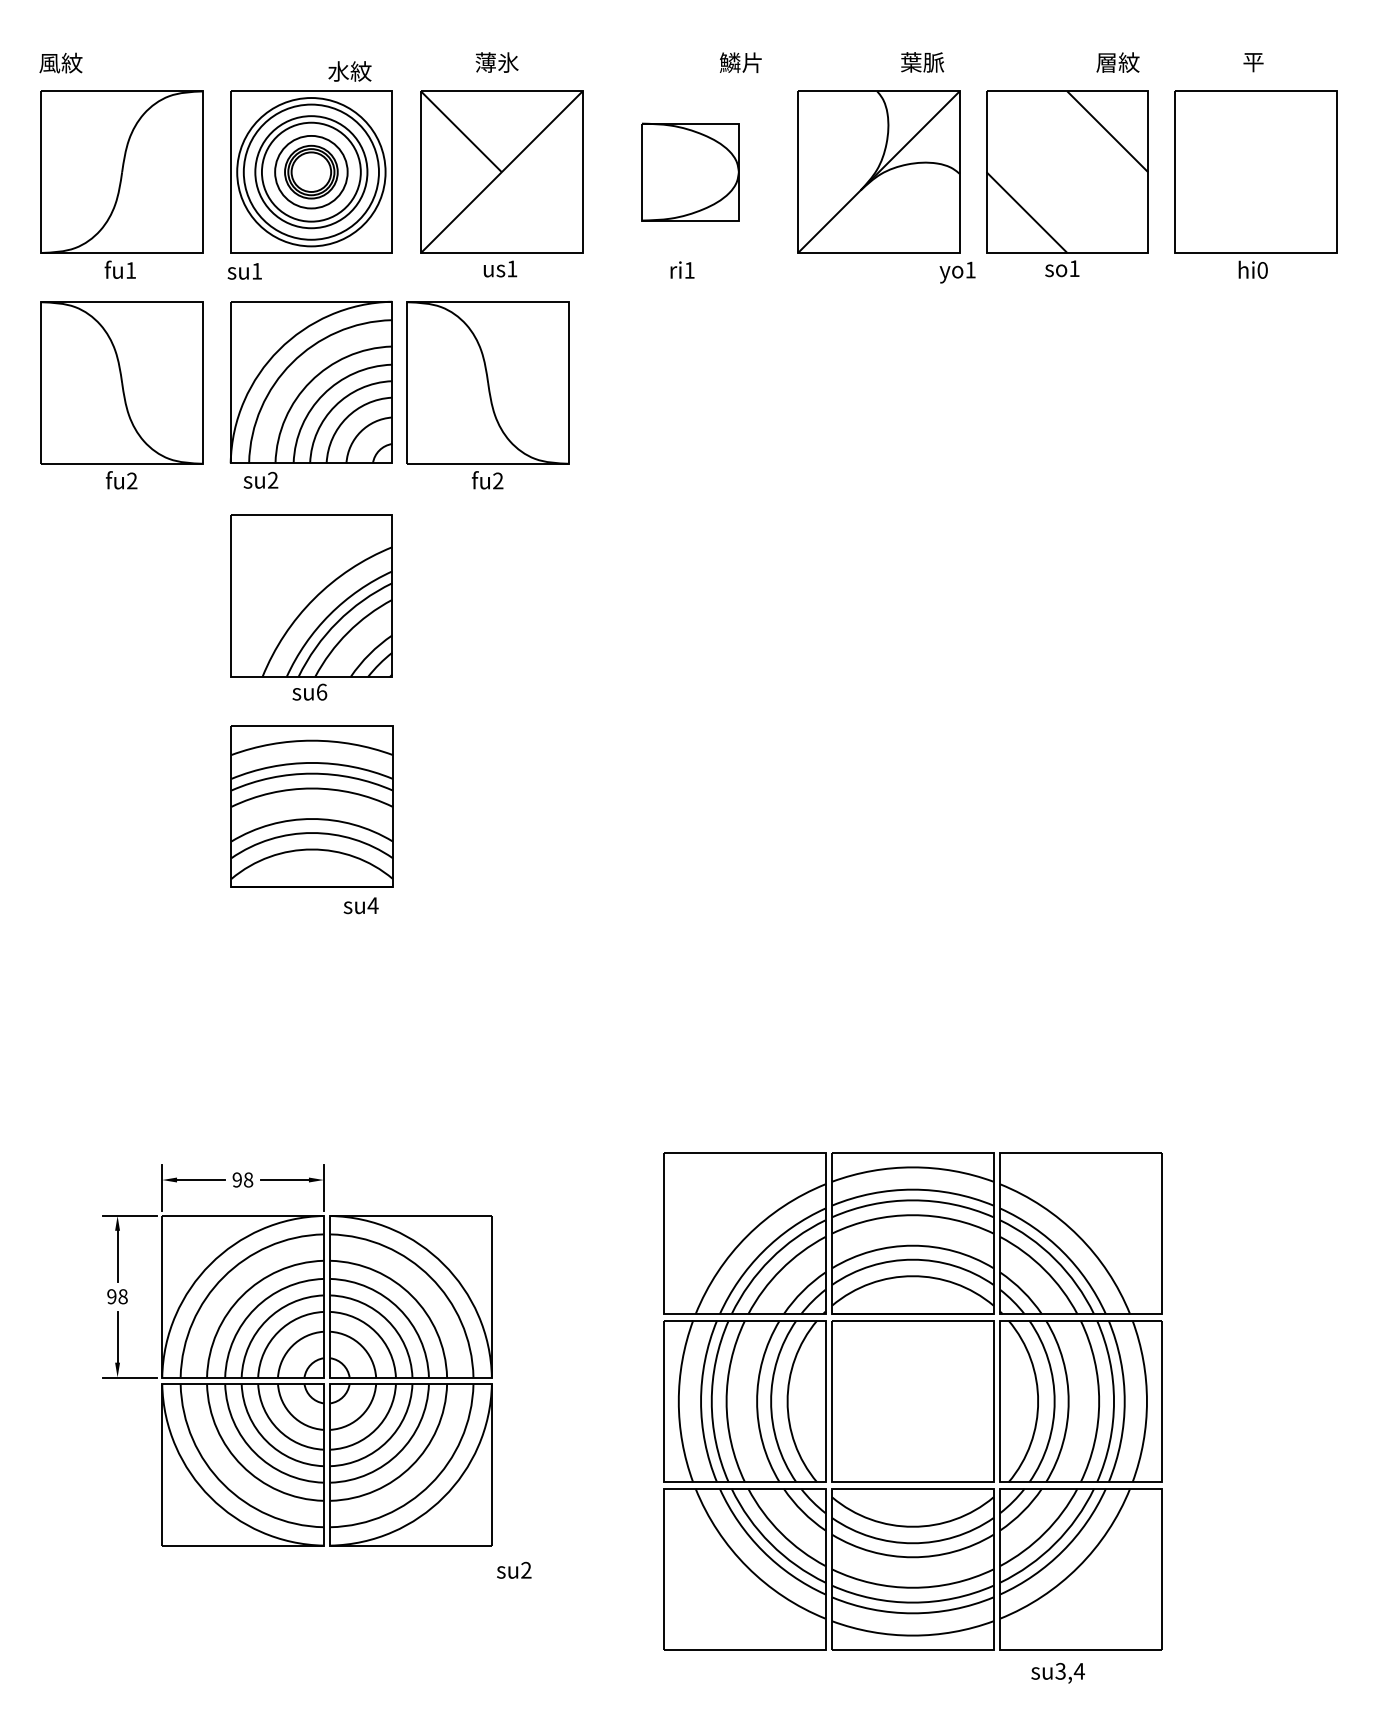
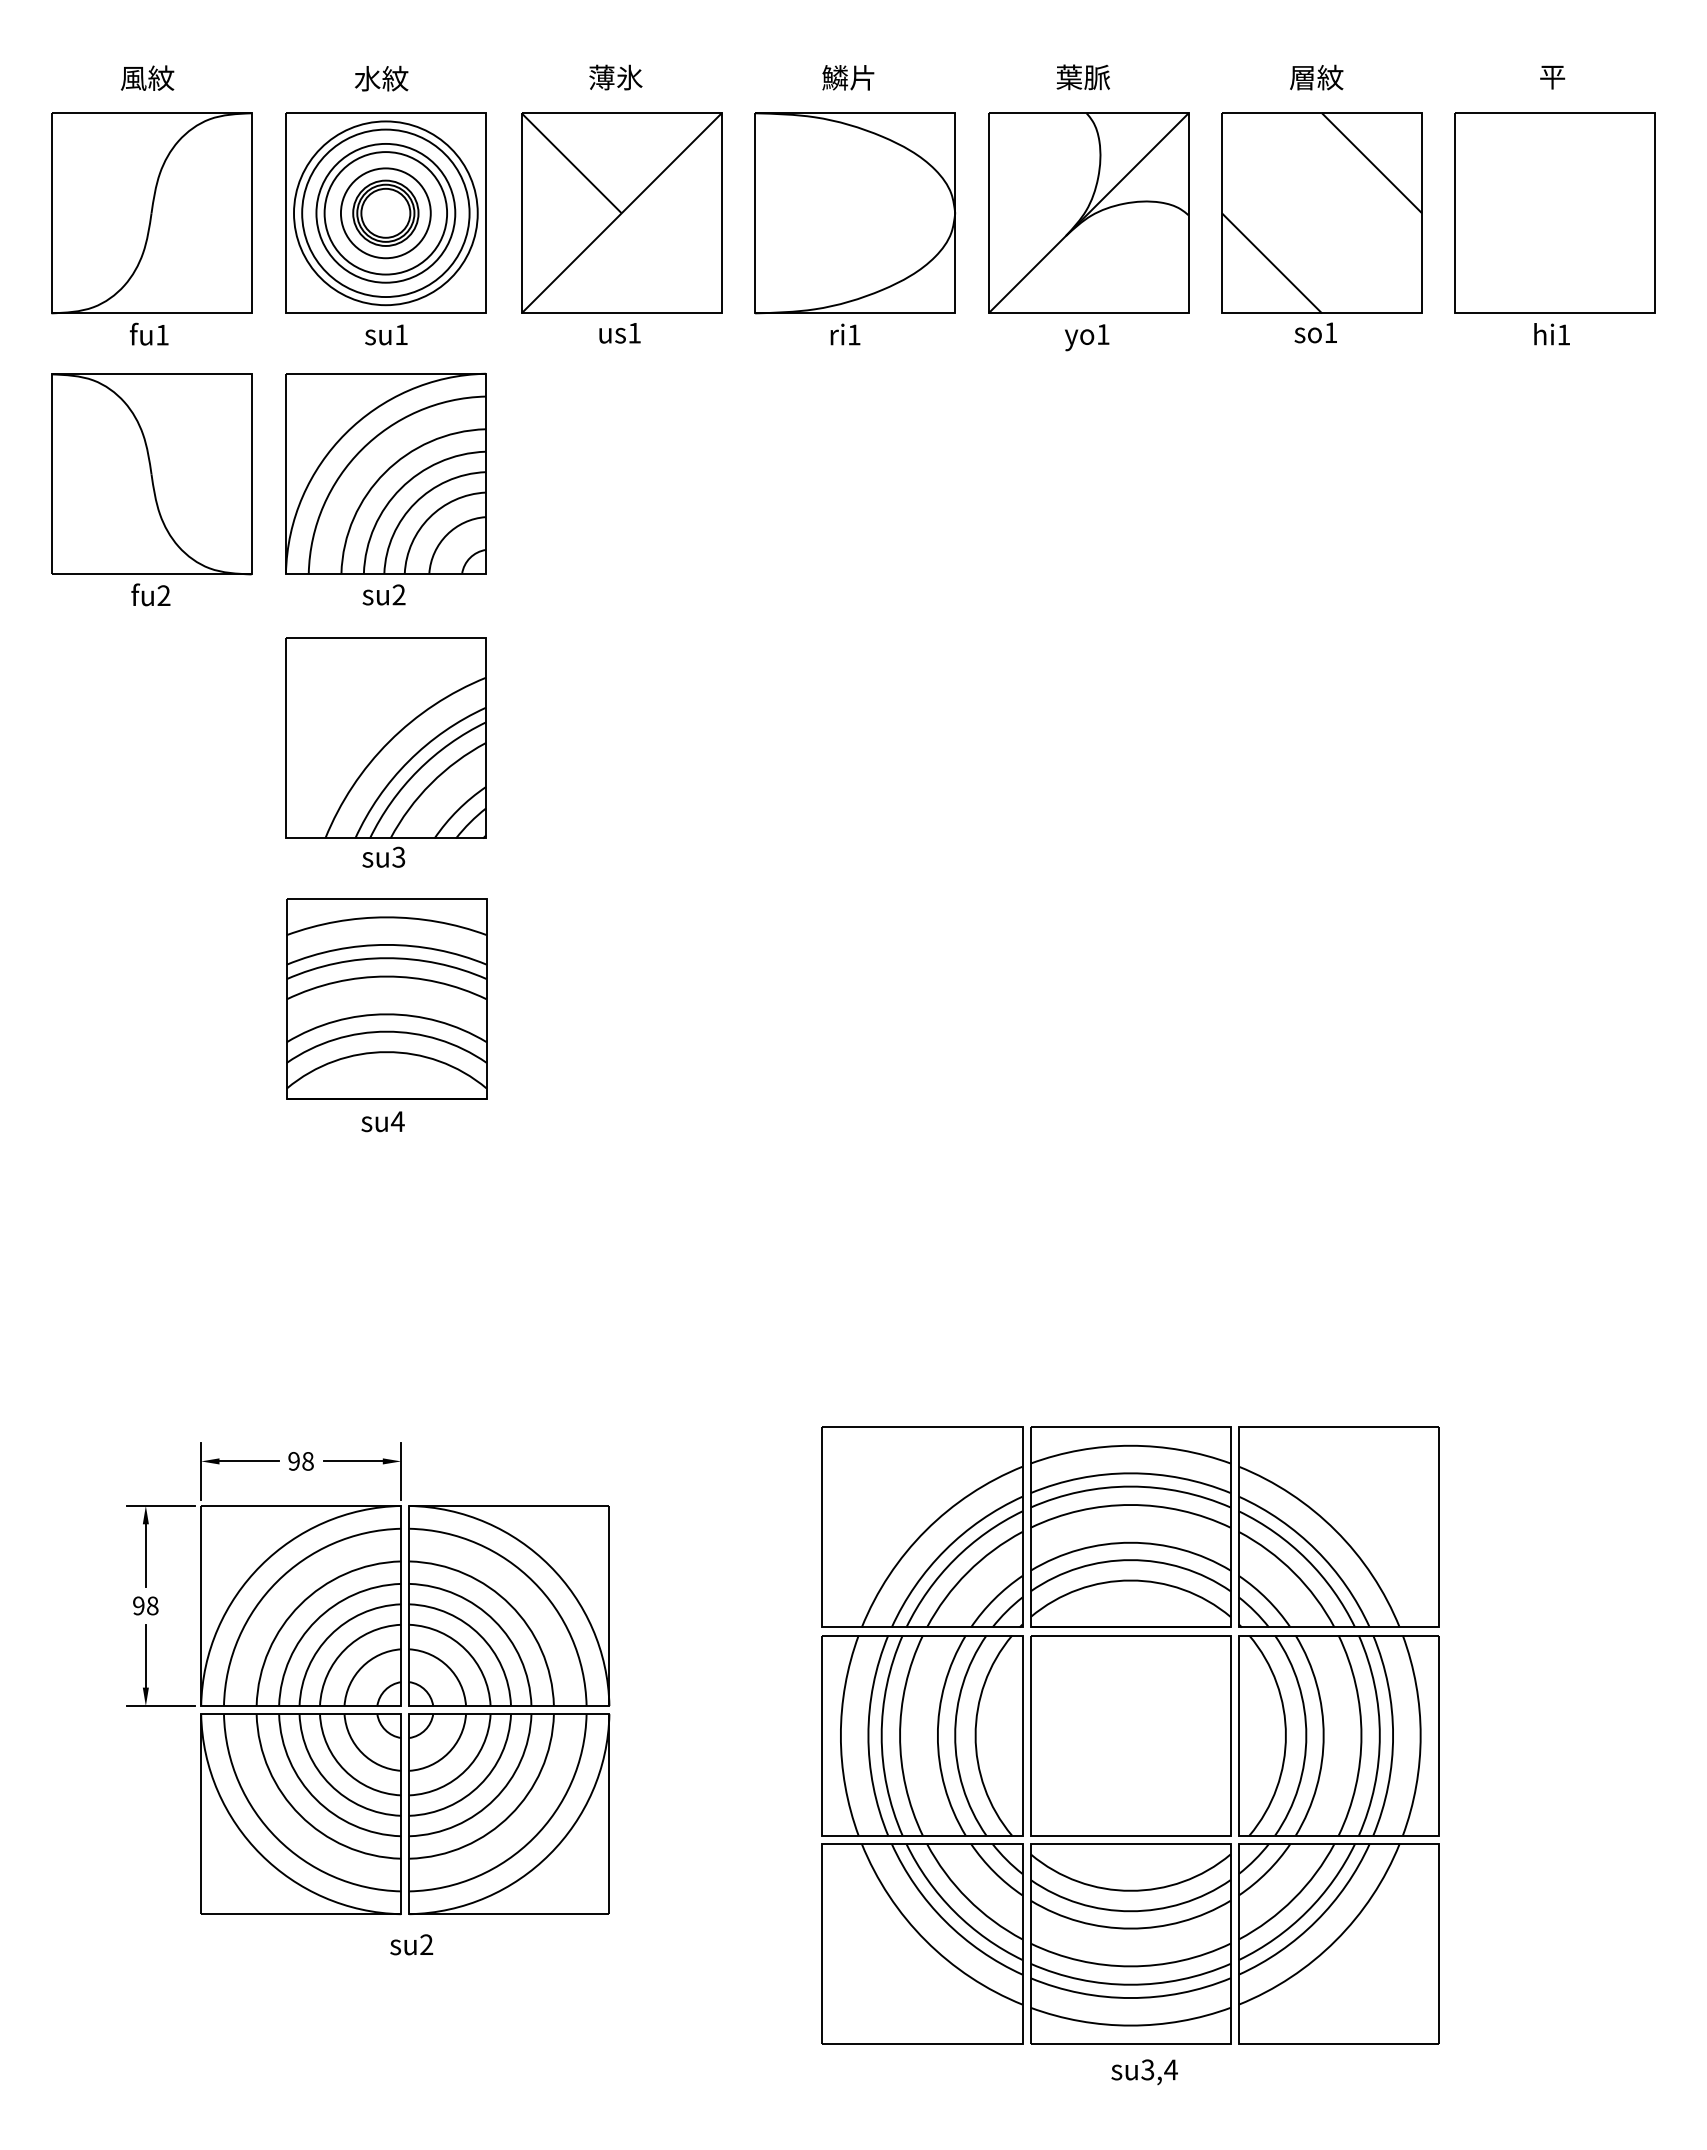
text: (60, 62) -> (146, 77), moved
text: (740, 62) -> (847, 77), moved
text: (922, 62) -> (1083, 77), moved
text: (1117, 62) -> (1316, 77), moved
text: (349, 71) -> (381, 78), moved
part: (690, 171) -> (855, 212), size x1.67
text: (1262, 270) -> (1563, 335), hi0 -> hi1
text: (244, 271) -> (386, 335), moved
text: (957, 272) -> (1086, 337), moved
part: (487, 395) -> (603, 489), removed
text: (260, 479) -> (383, 593), moved
text: (321, 691) -> (398, 856), su6 -> su3
text: (360, 905) -> (382, 1121), moved
text: (514, 1569) -> (412, 1943), moved
text: (1057, 1673) -> (1143, 2072), moved

